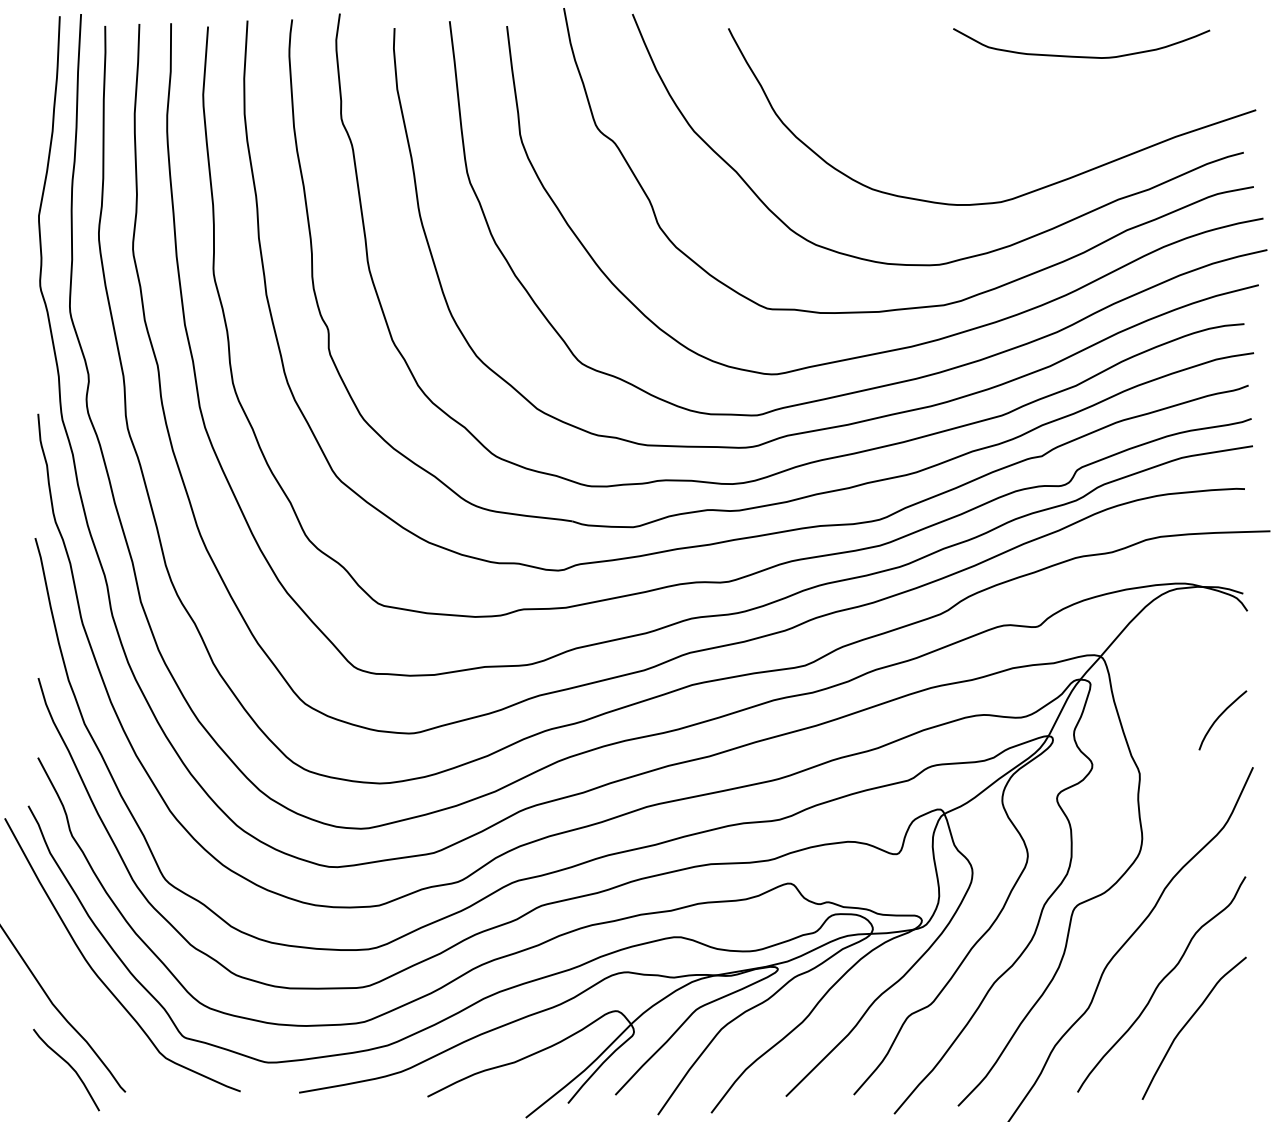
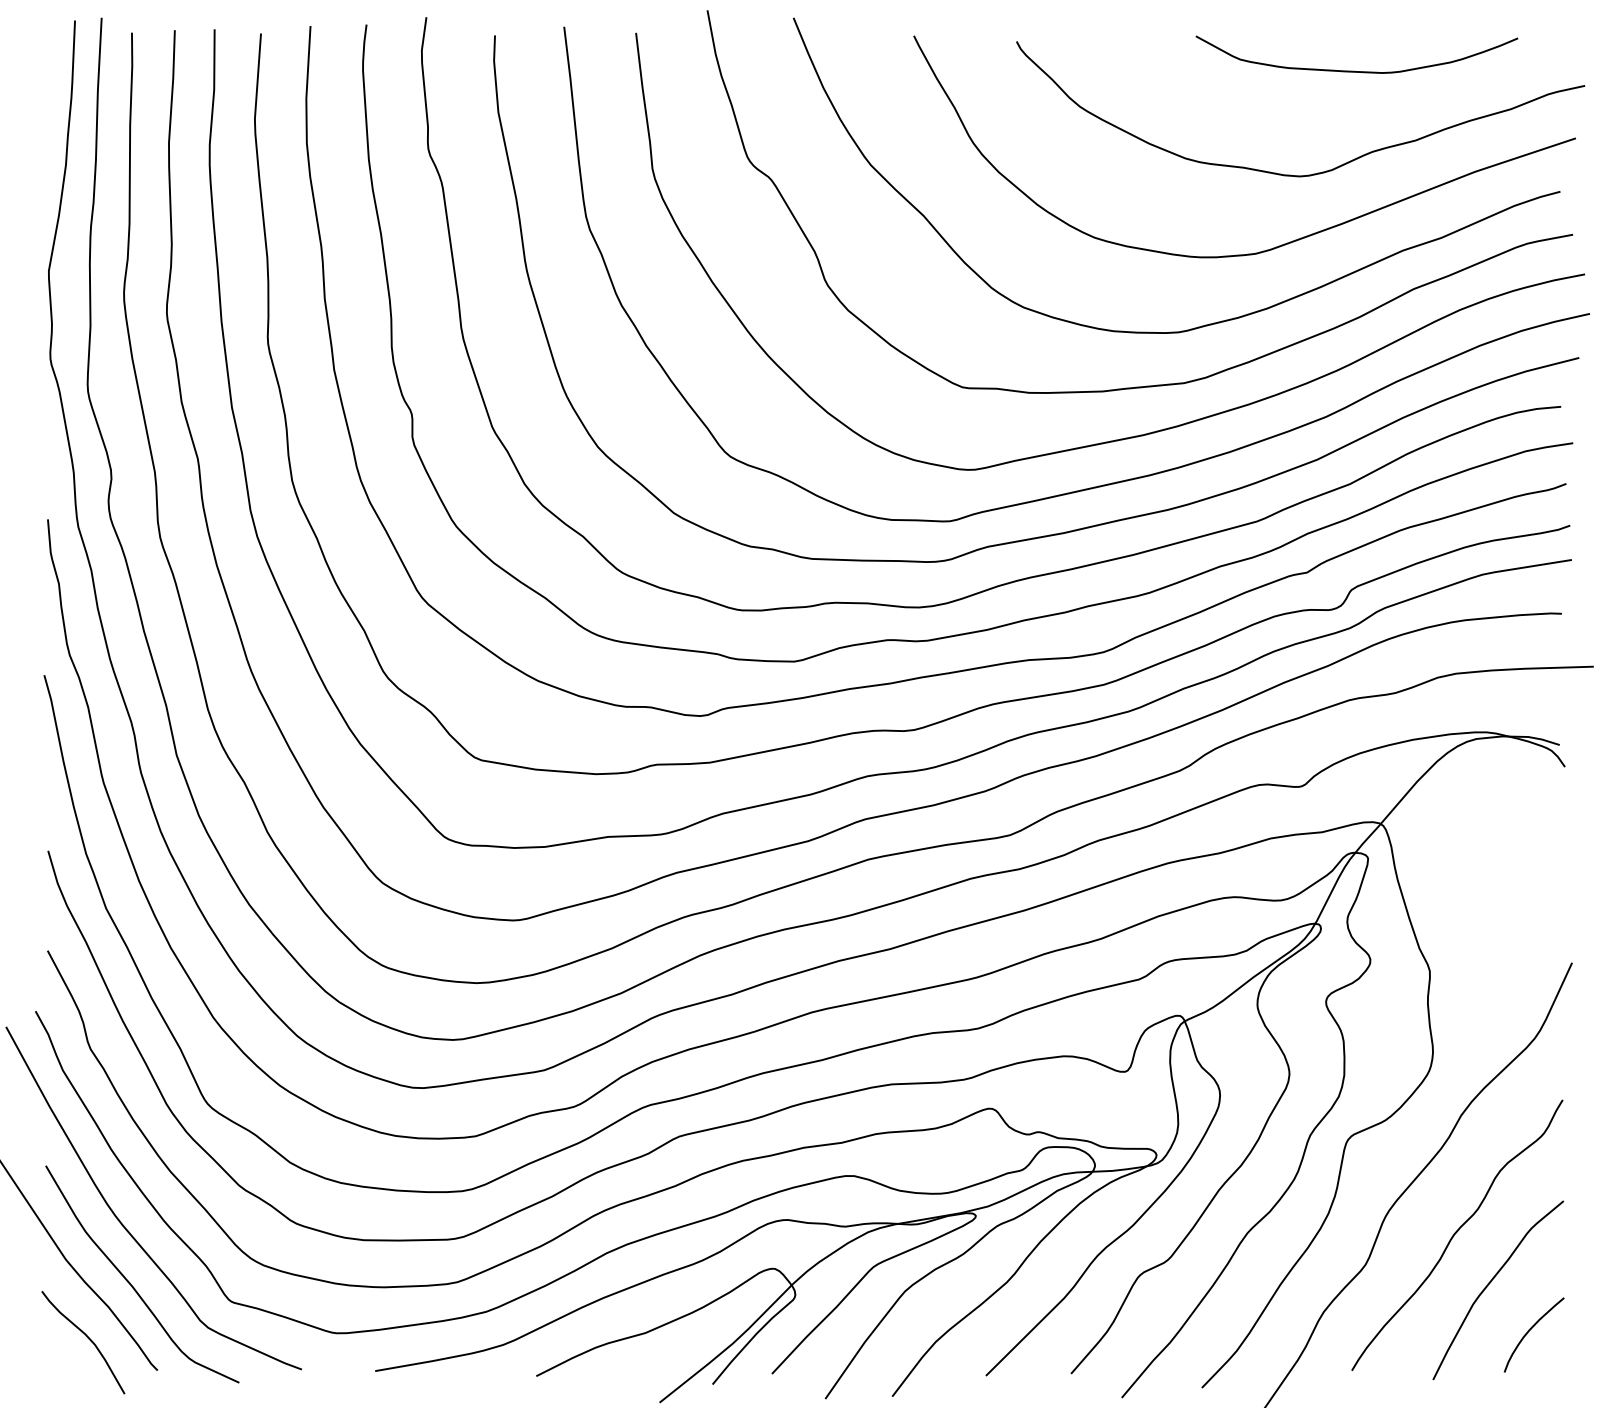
curve: (1050, 137) -> (1317, 172), added
curve: (1219, 716) -> (1530, 1330), moved
curve: (104, 1022) -> (130, 1282), added

